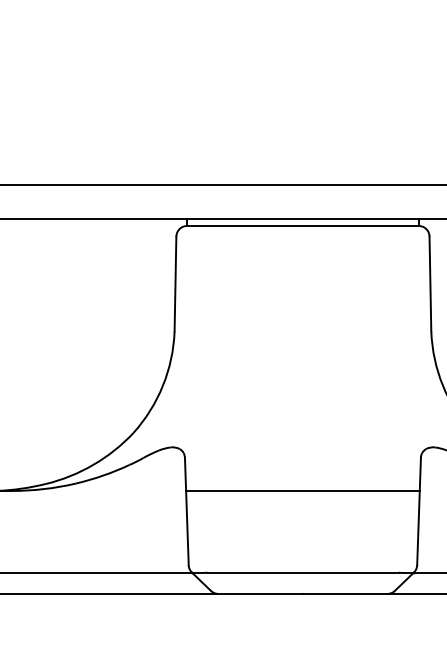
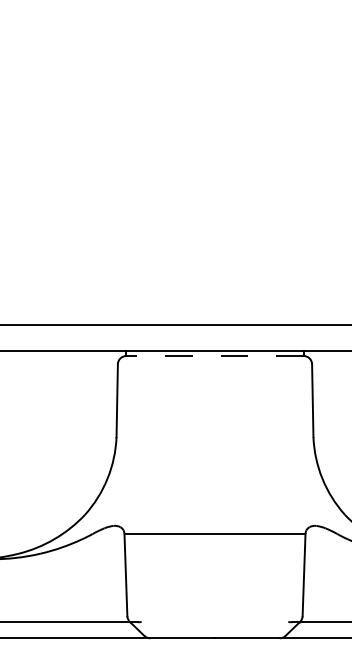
line: (303, 226) -> (215, 356), solid -> dashed
line: (302, 491) -> (214, 534), moved
line: (302, 572) -> (214, 621), removed

